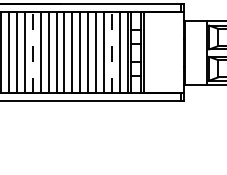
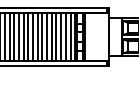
line: (31, 53) -> (18, 37), dashed -> solid
line: (111, 53) -> (65, 37), dashed -> solid

